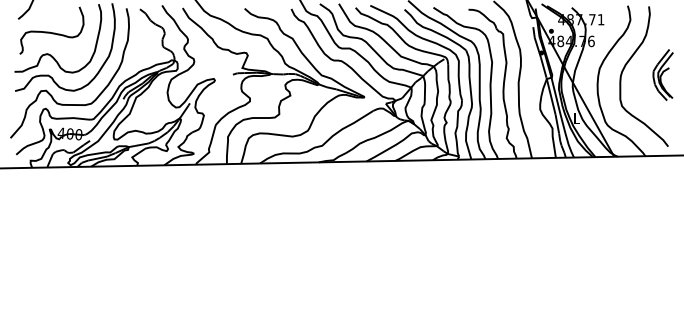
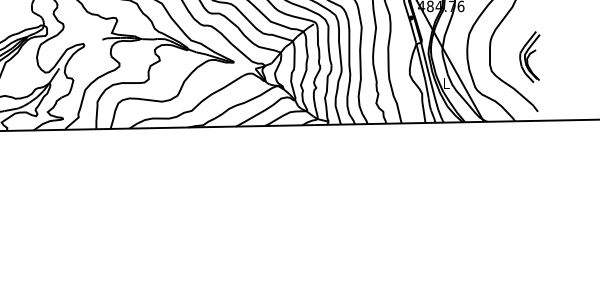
part: (662, 74) -> (529, 56), moved

